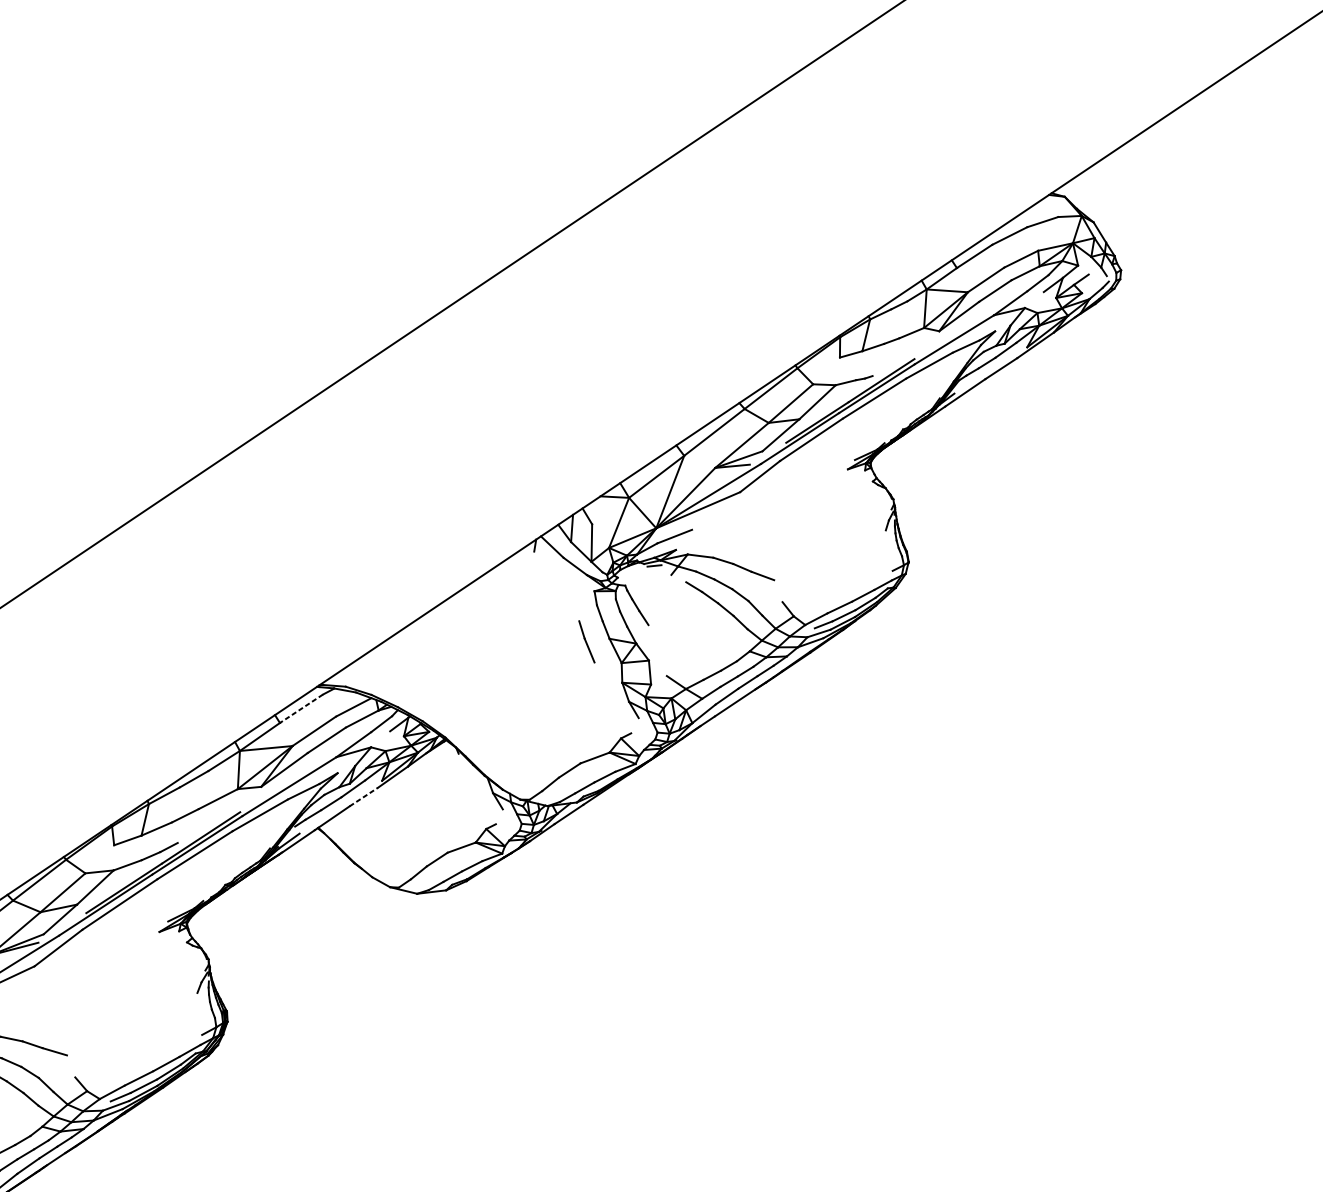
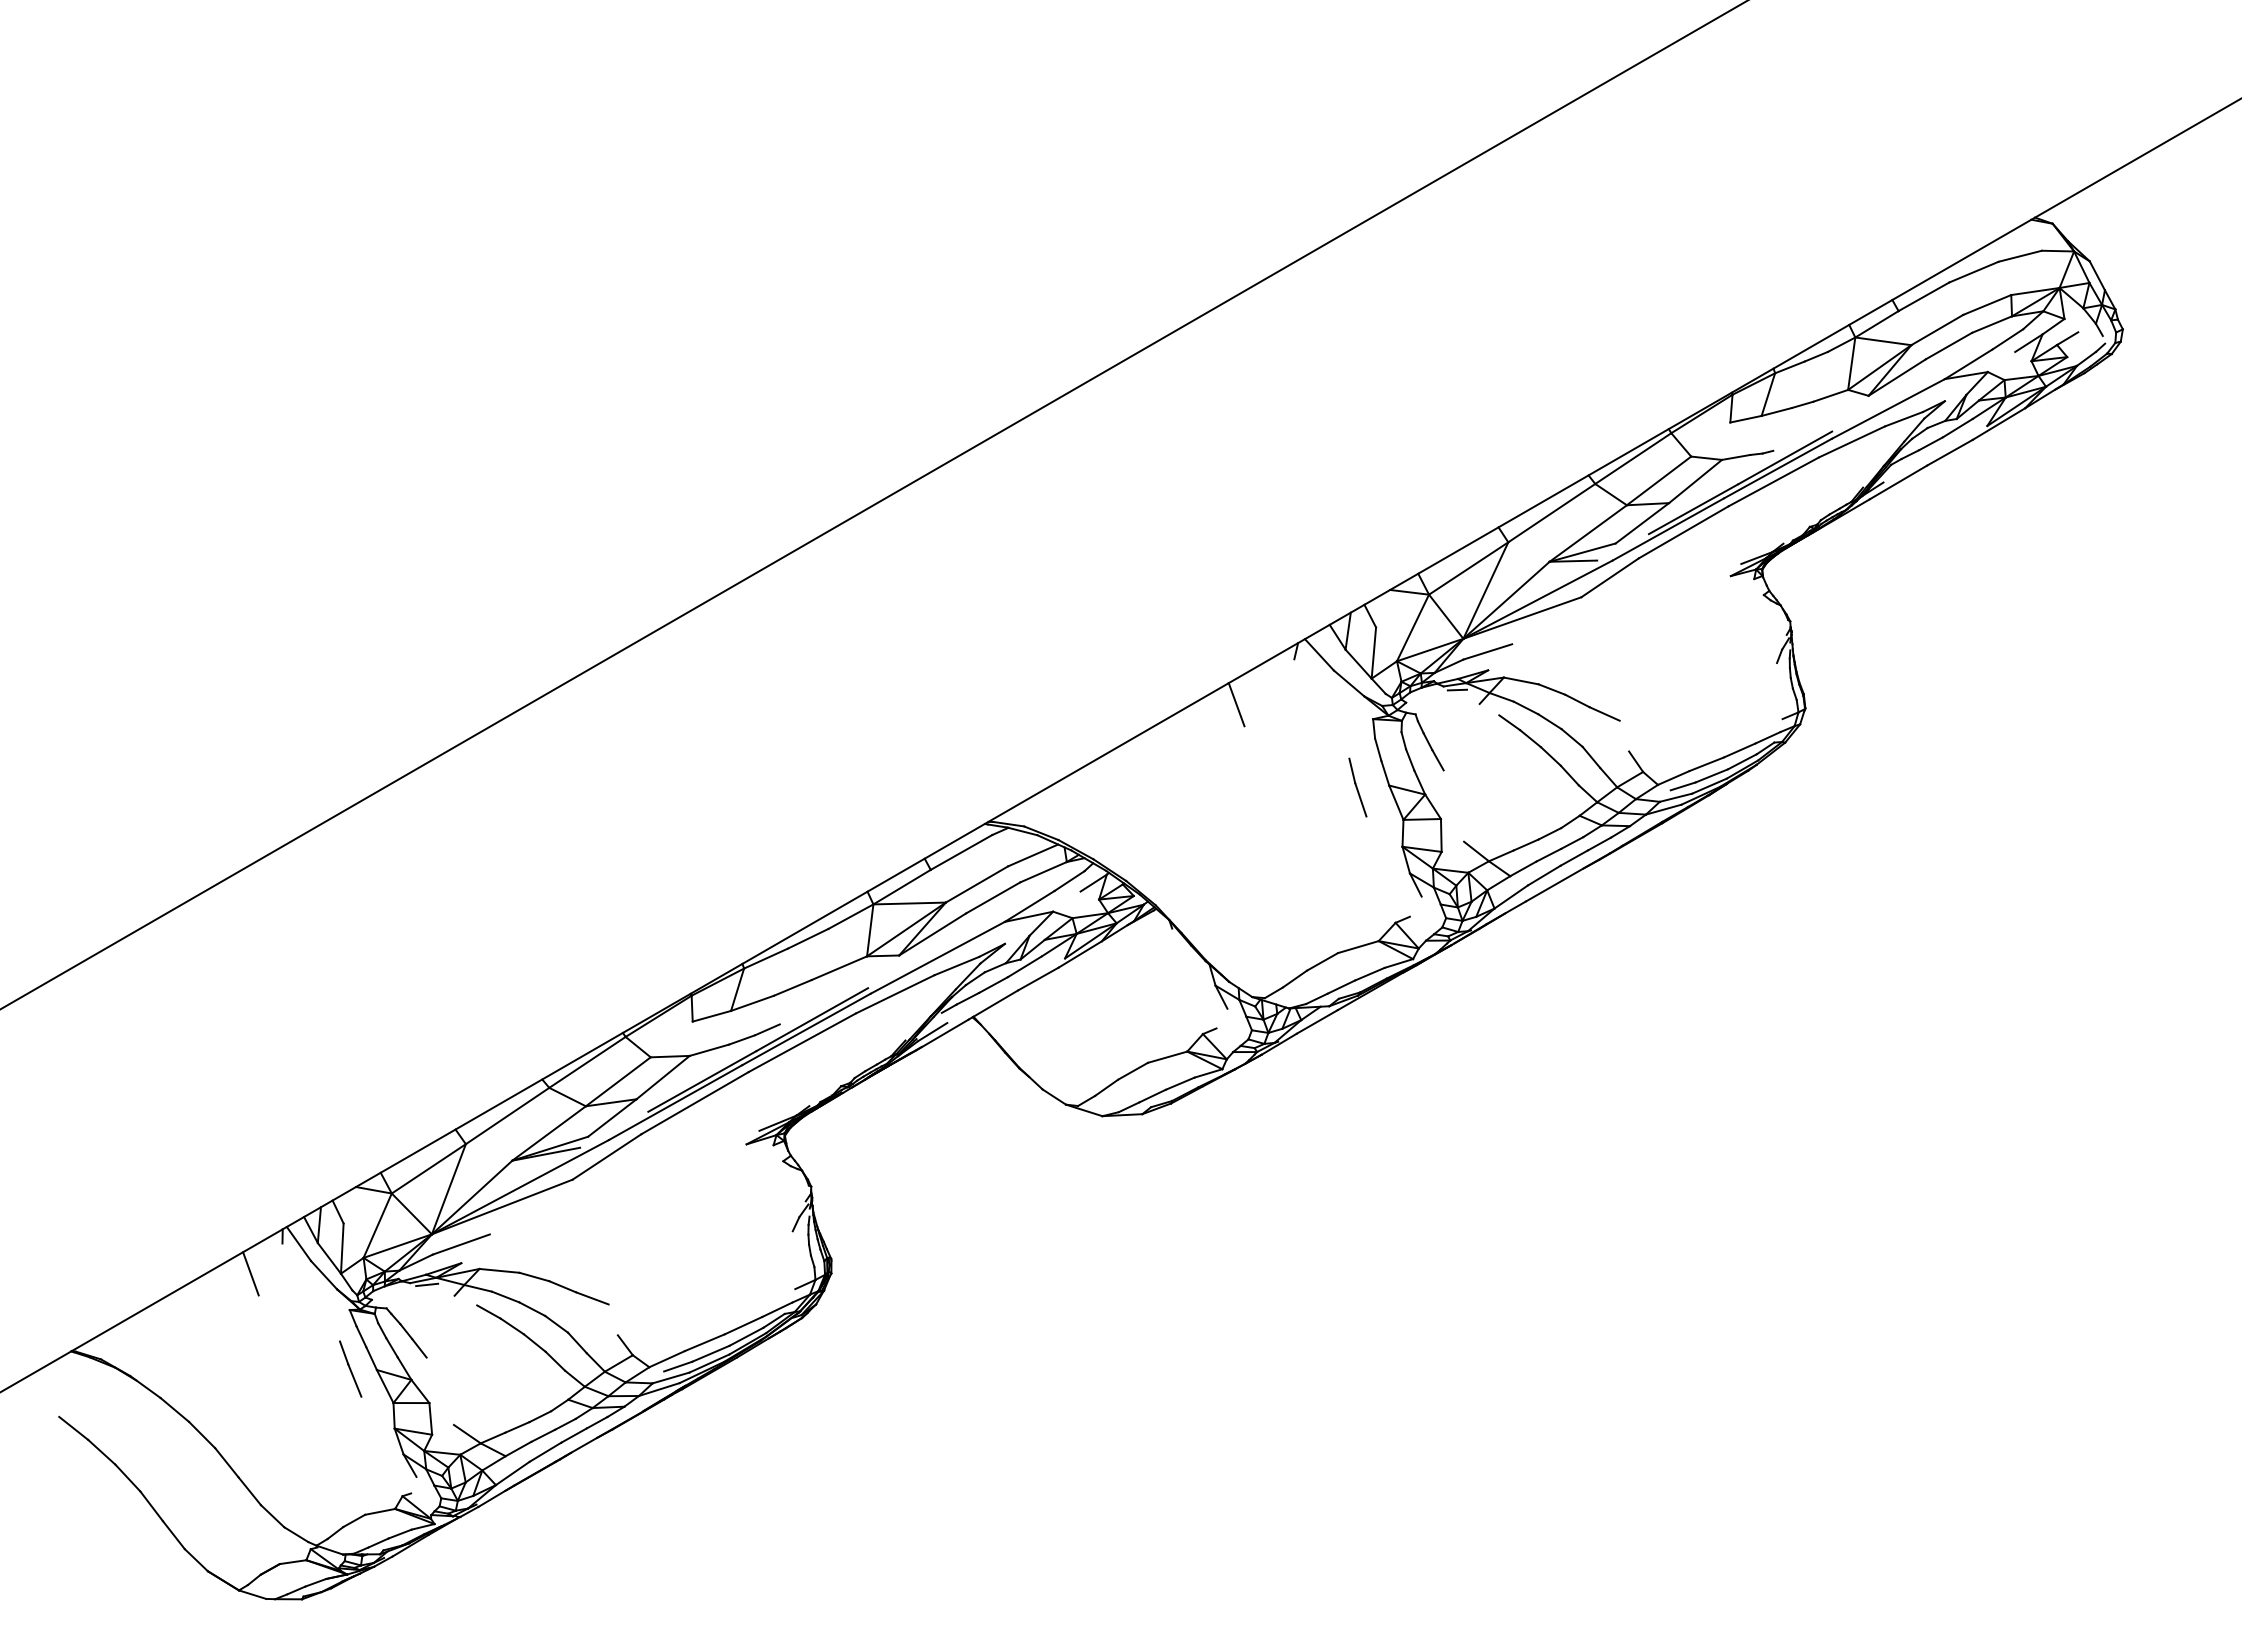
line: (494, 587) -> (1236, 704), added
line: (301, 708) -> (961, 852), dashed -> solid
line: (363, 796) -> (1038, 978), dashed -> solid

